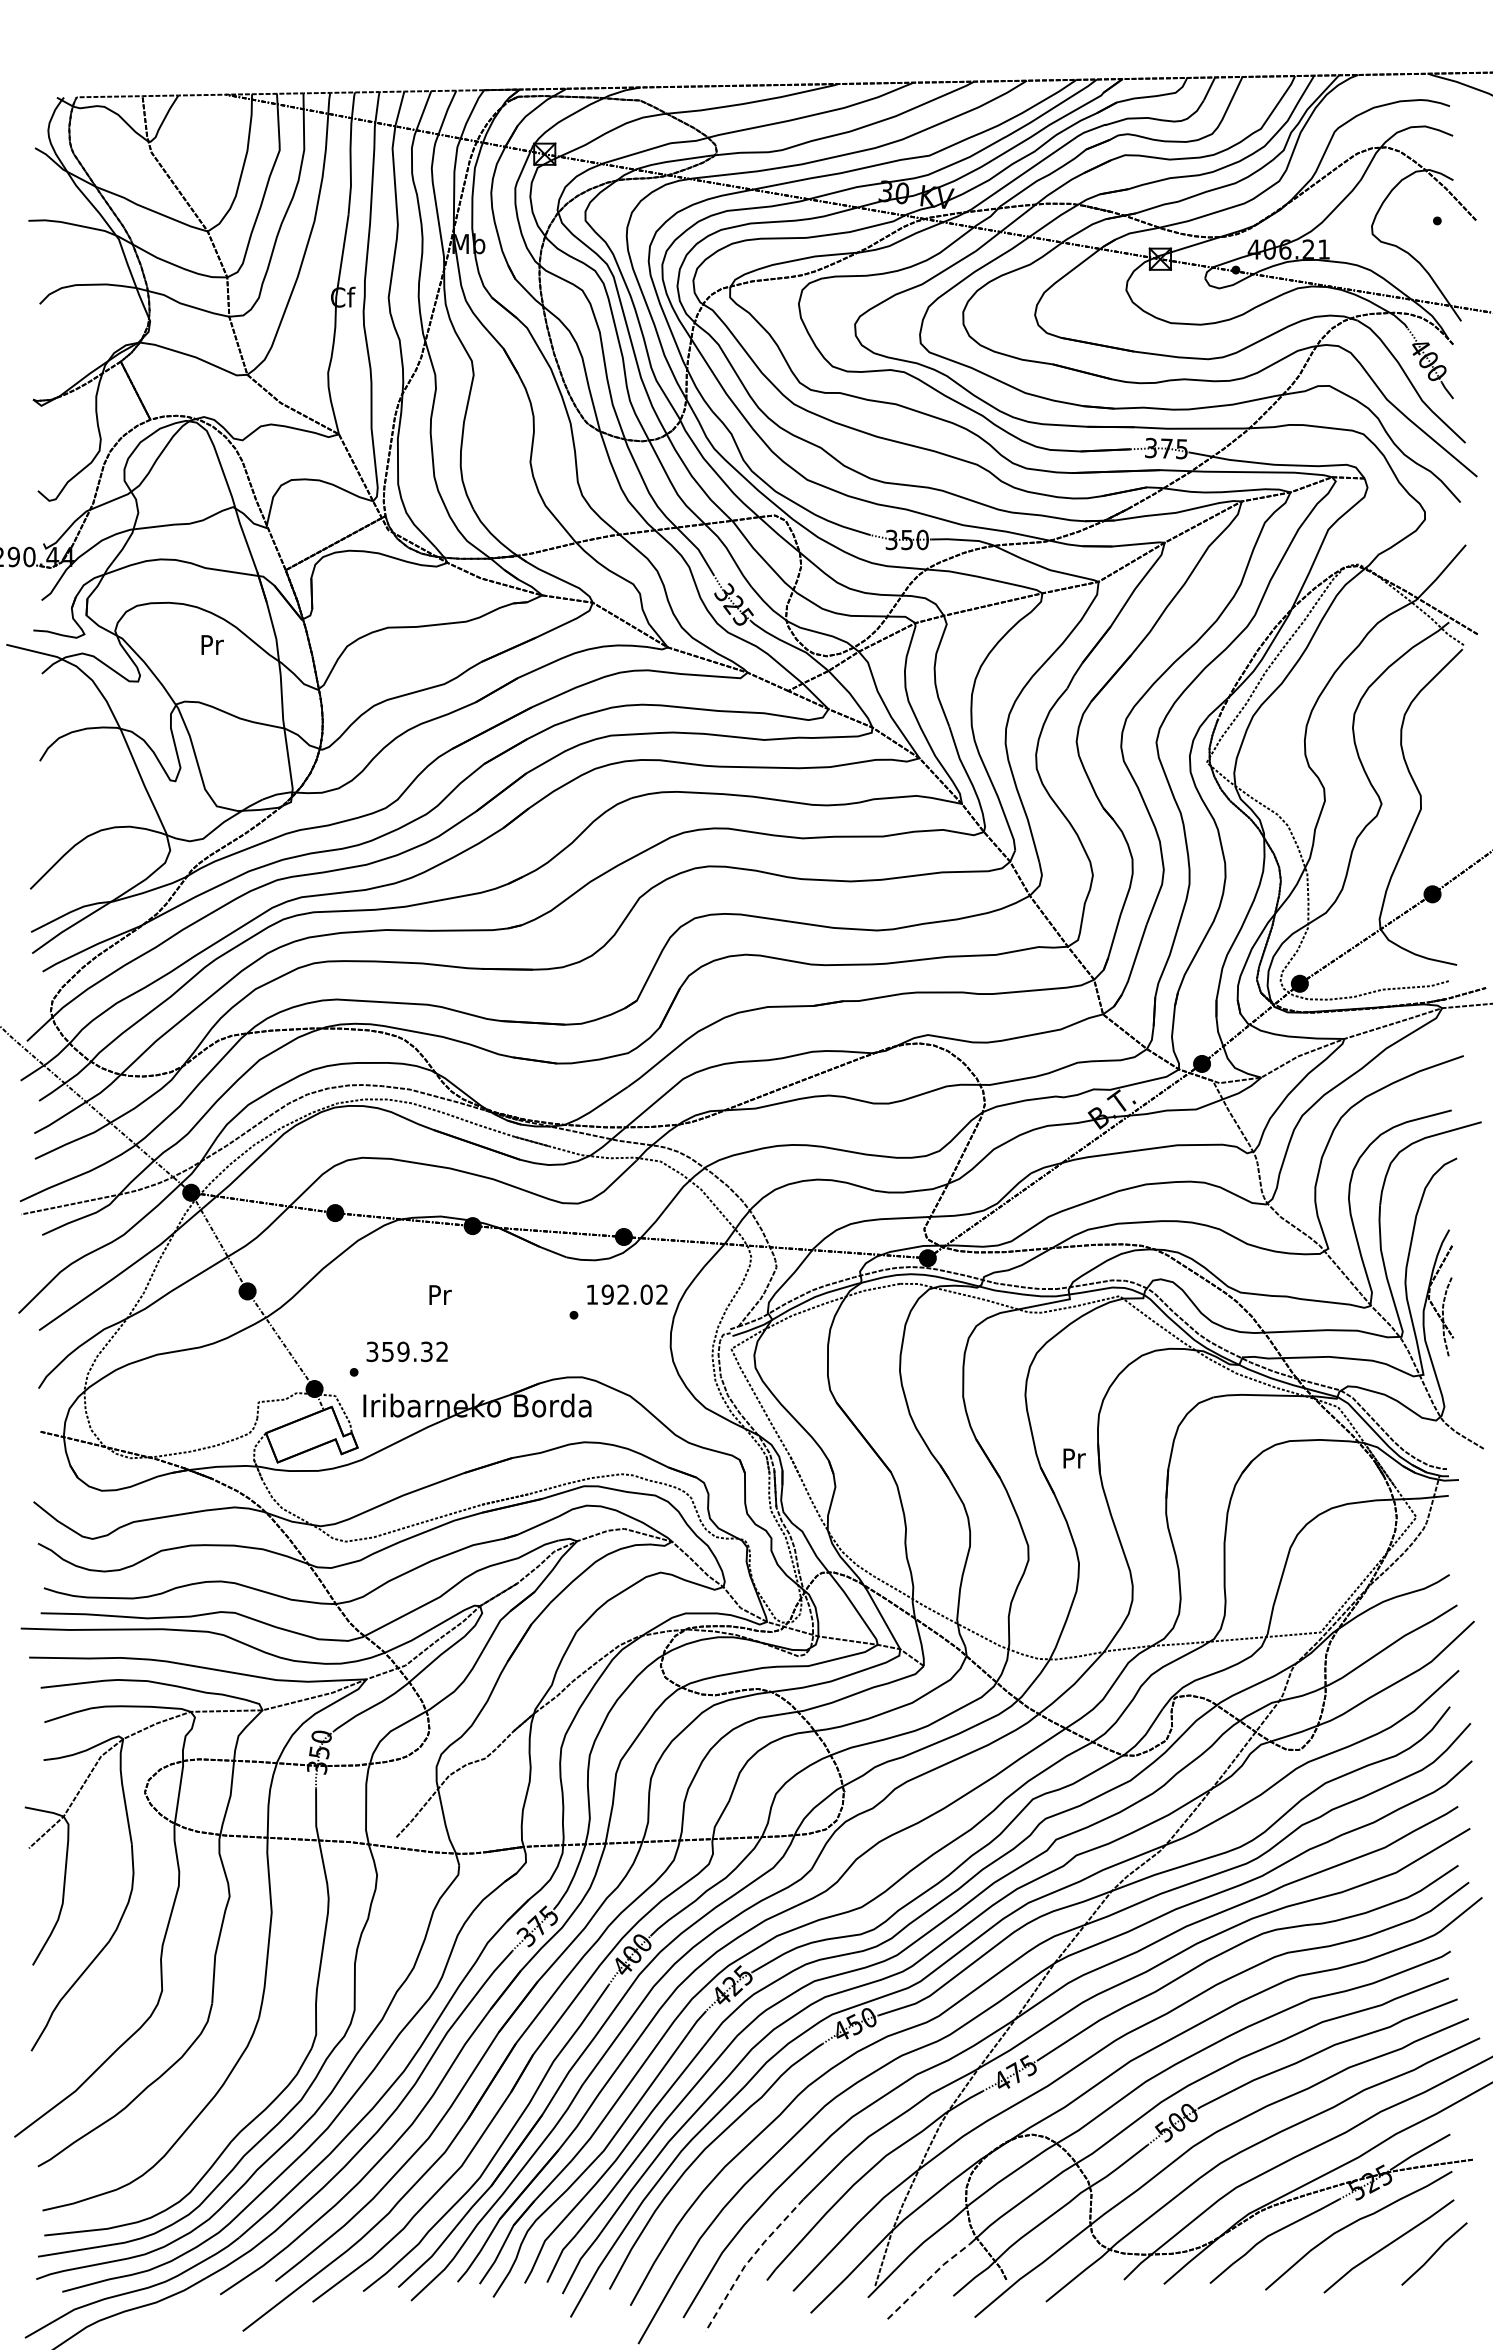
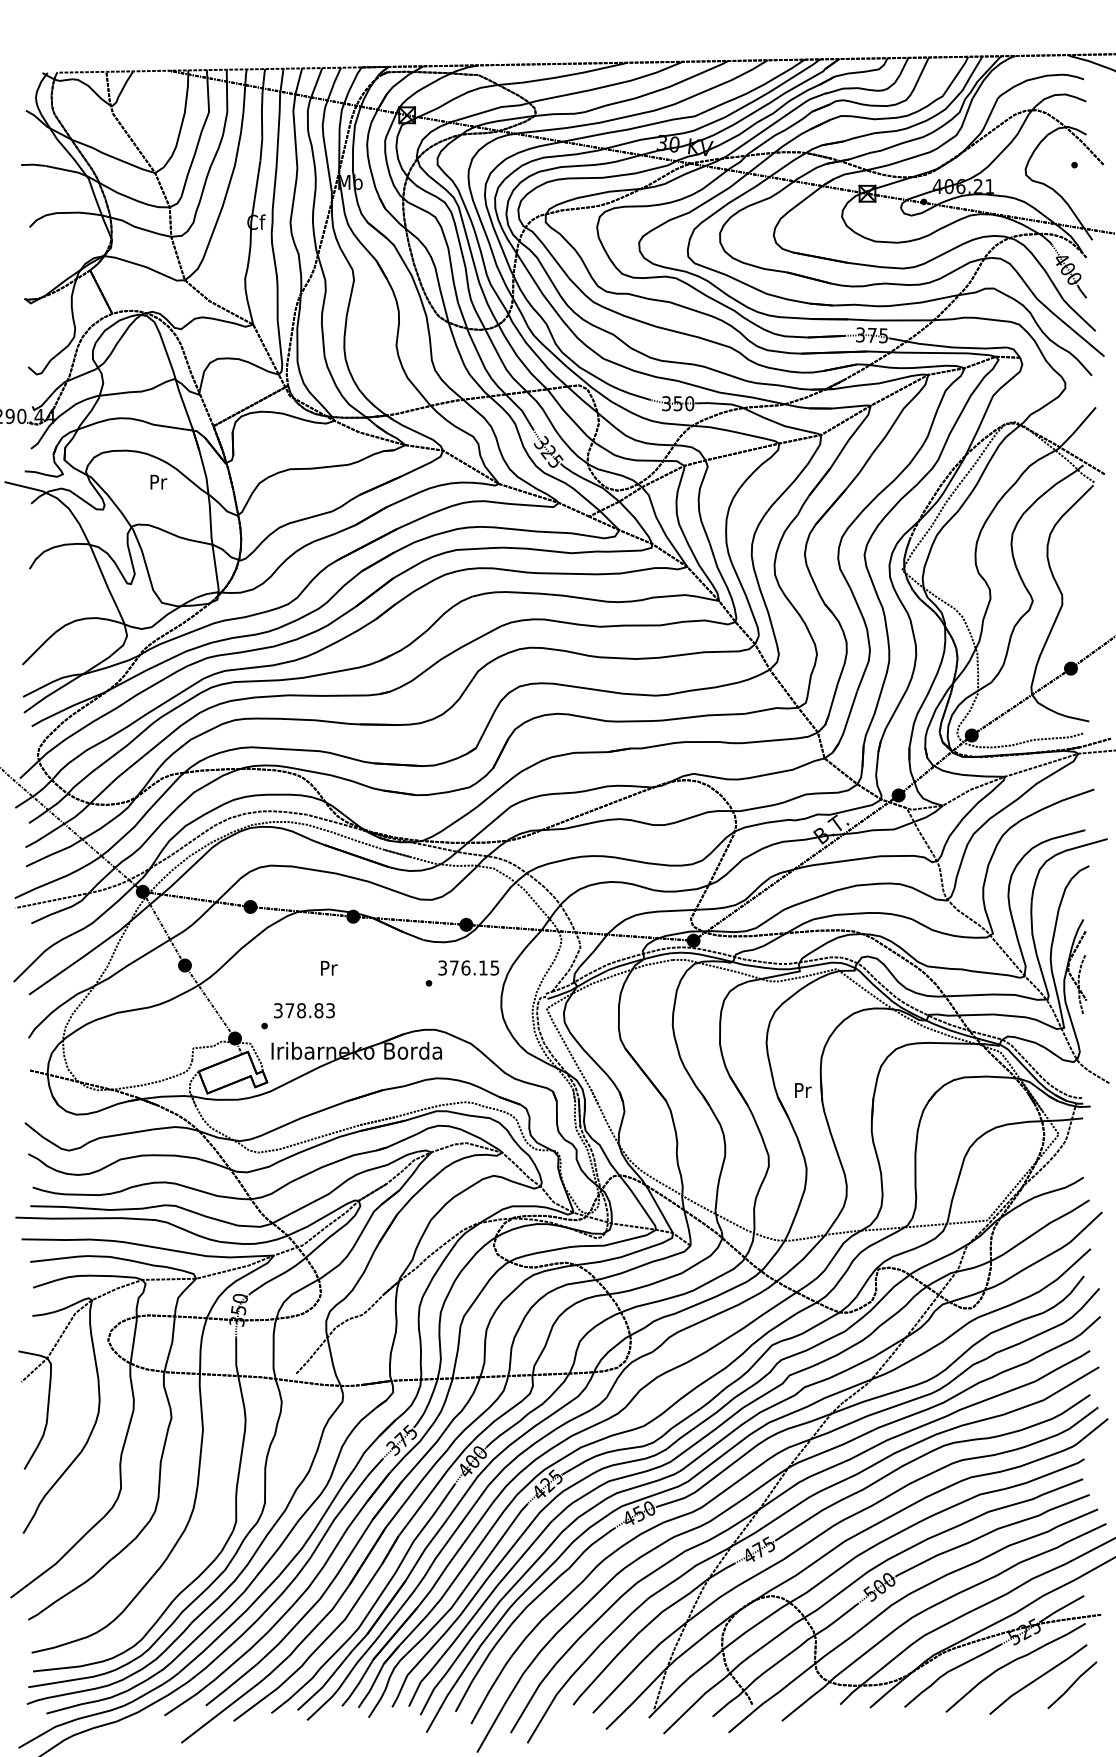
text: (626, 1294) -> (468, 967), 192.02 -> 376.15
text: (415, 1351) -> (310, 1010), 359.32 -> 378.83
line: (748, 2261) -> (559, 1690), dashed -> solid
line: (928, 2279) -> (694, 1704), dashed -> solid

